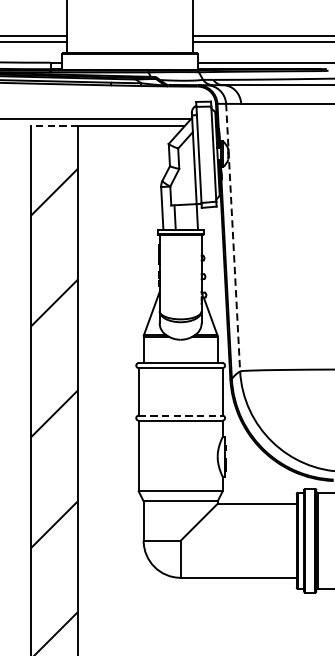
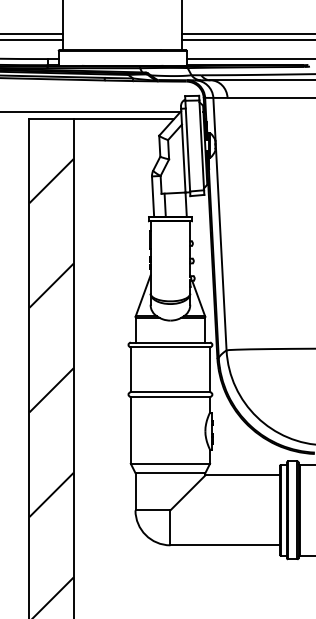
line: (54, 126) -> (51, 119), dashed -> solid
line: (232, 237) -> (219, 224), dashed -> solid
line: (180, 415) -> (170, 392), dashed -> solid

